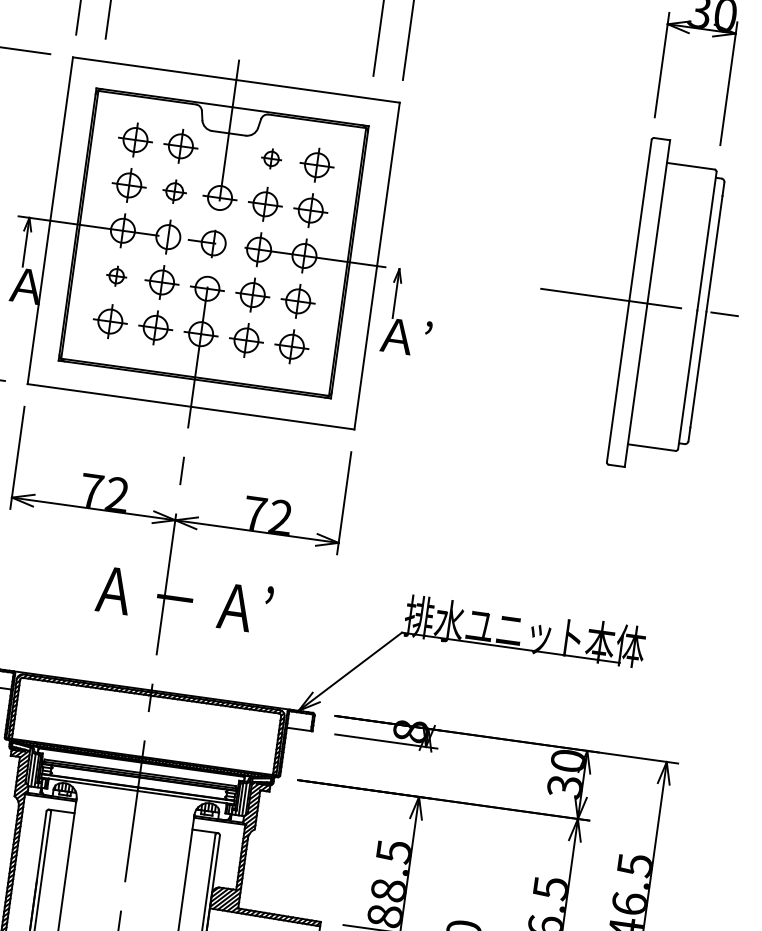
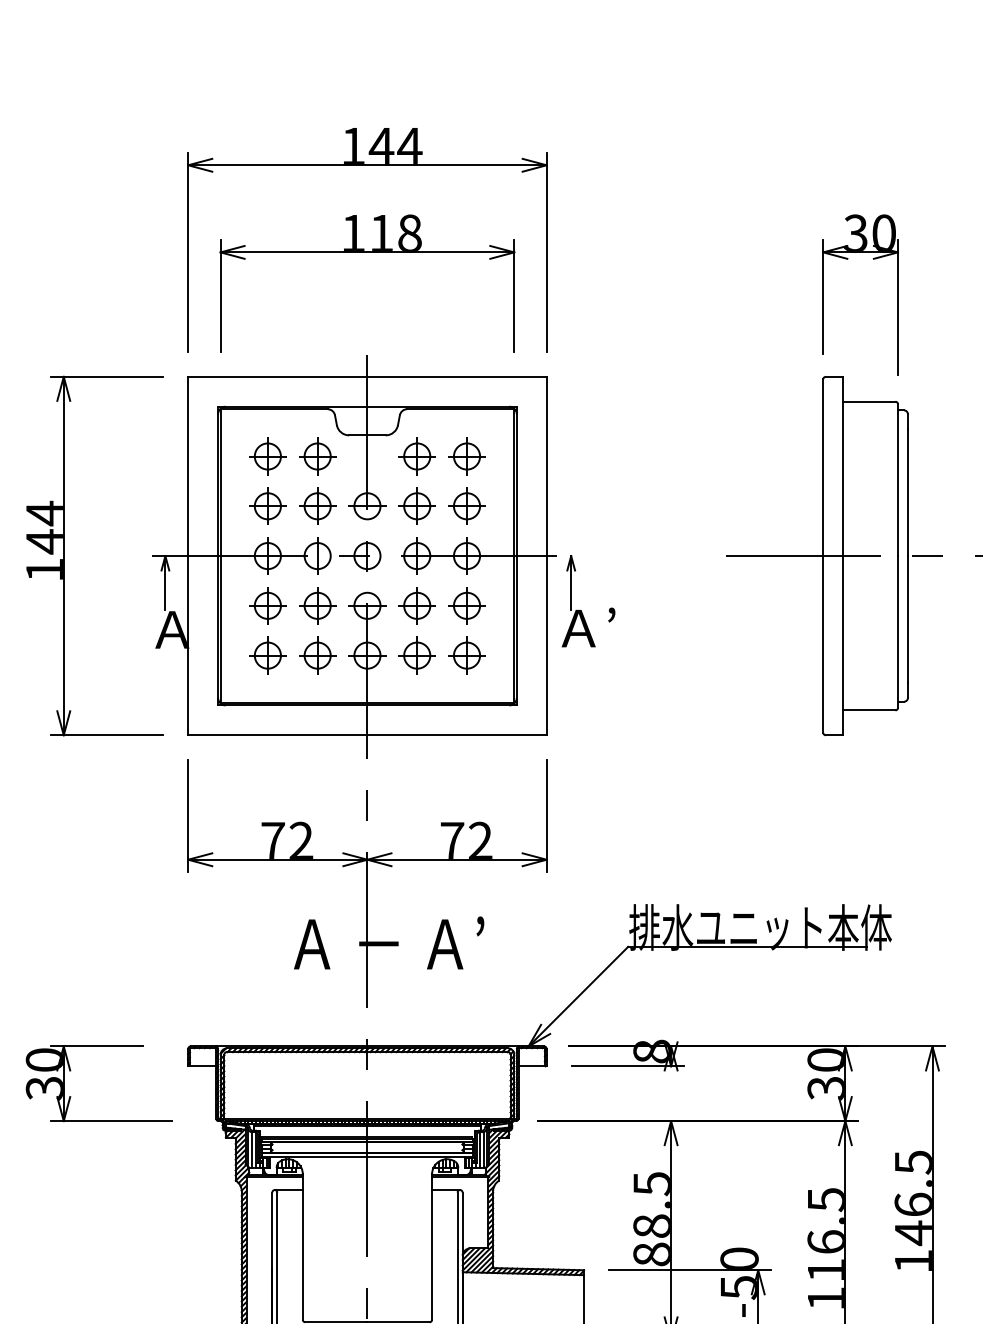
part: (271, 158) -> (416, 456), size x1.67
part: (174, 190) -> (317, 505), size x1.43
part: (116, 275) -> (267, 605), size x1.67

